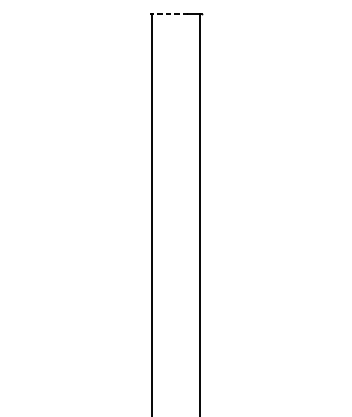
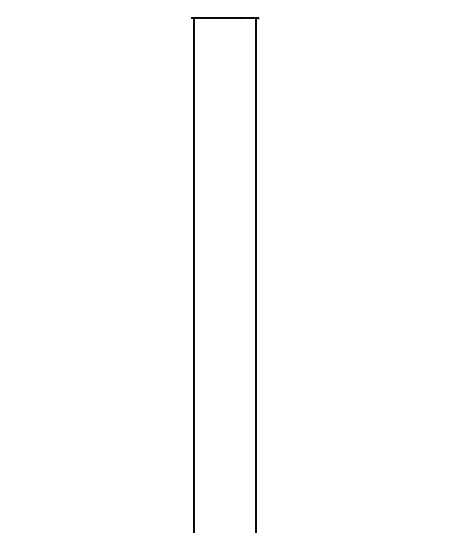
line: (168, 14) -> (215, 18), dashed -> solid

